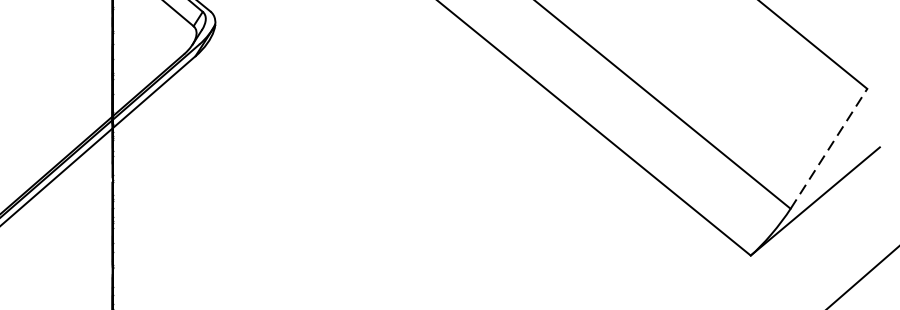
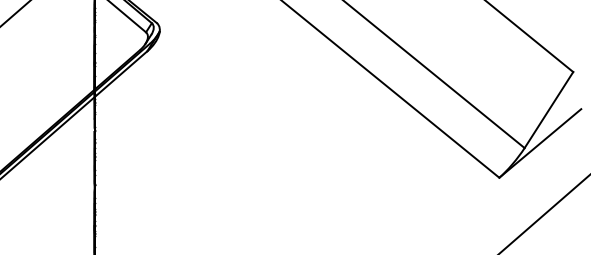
line: (829, 147) -> (549, 109), dashed -> solid

